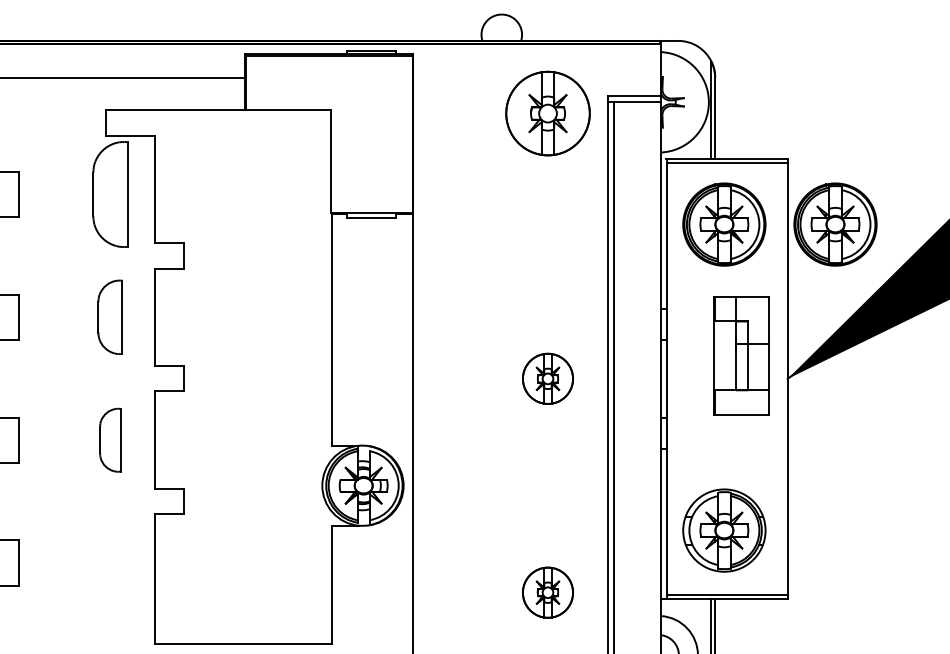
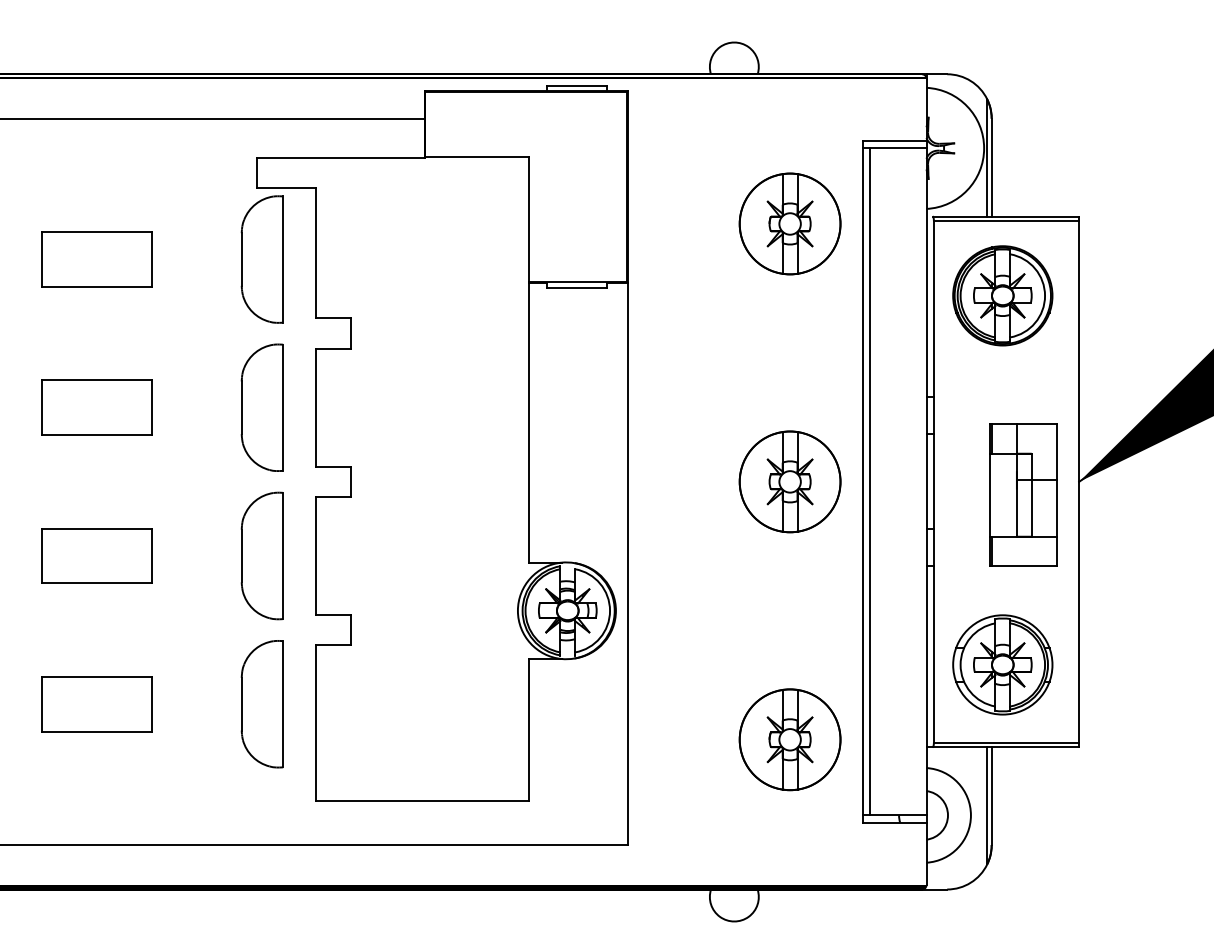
part: (547, 113) -> (789, 223), moved
part: (835, 224) -> (1136, 295), removed
part: (109, 317) -> (261, 407), size x1.43
part: (741, 355) -> (1023, 494), moved
part: (547, 378) -> (789, 481), size x1.67
part: (109, 439) -> (261, 555), size x1.67
part: (109, 563) -> (261, 704), added
part: (547, 592) -> (789, 739), size x1.67

